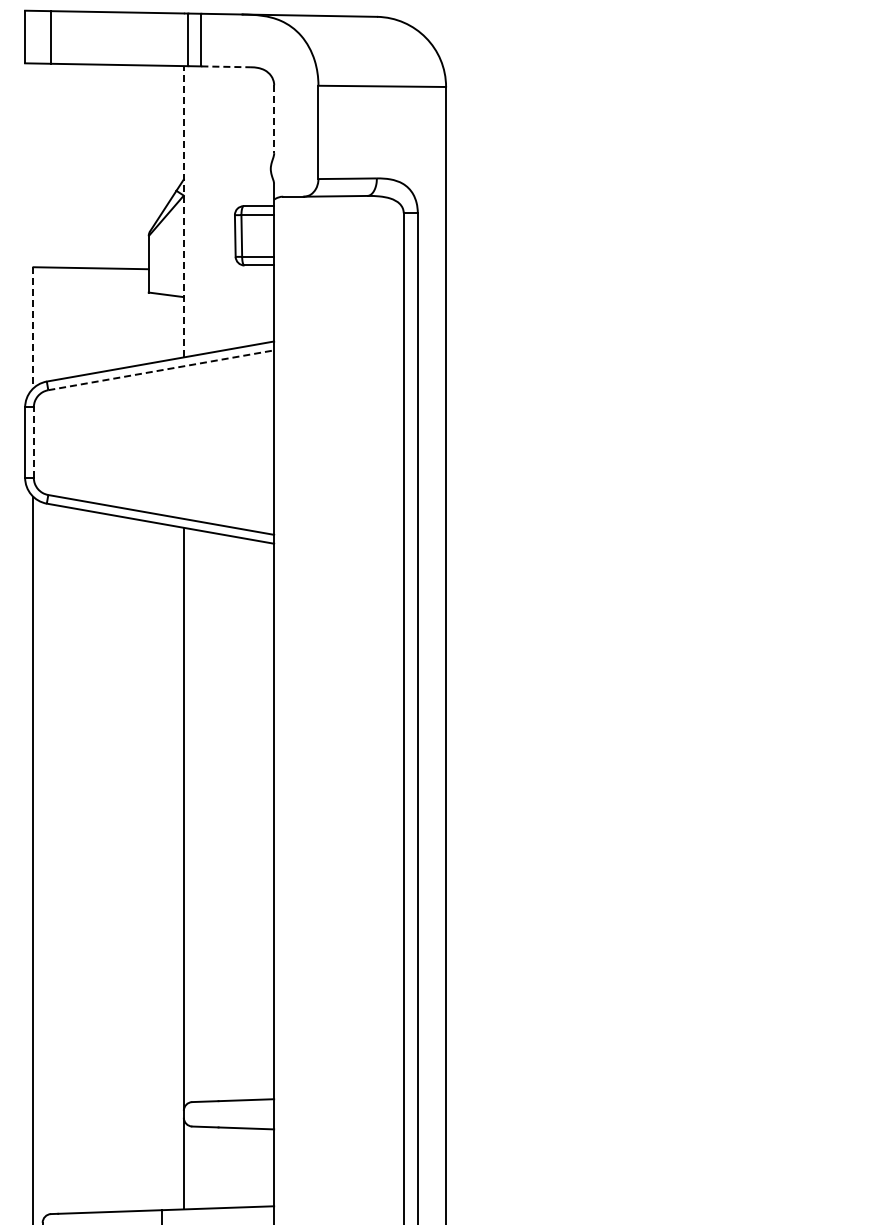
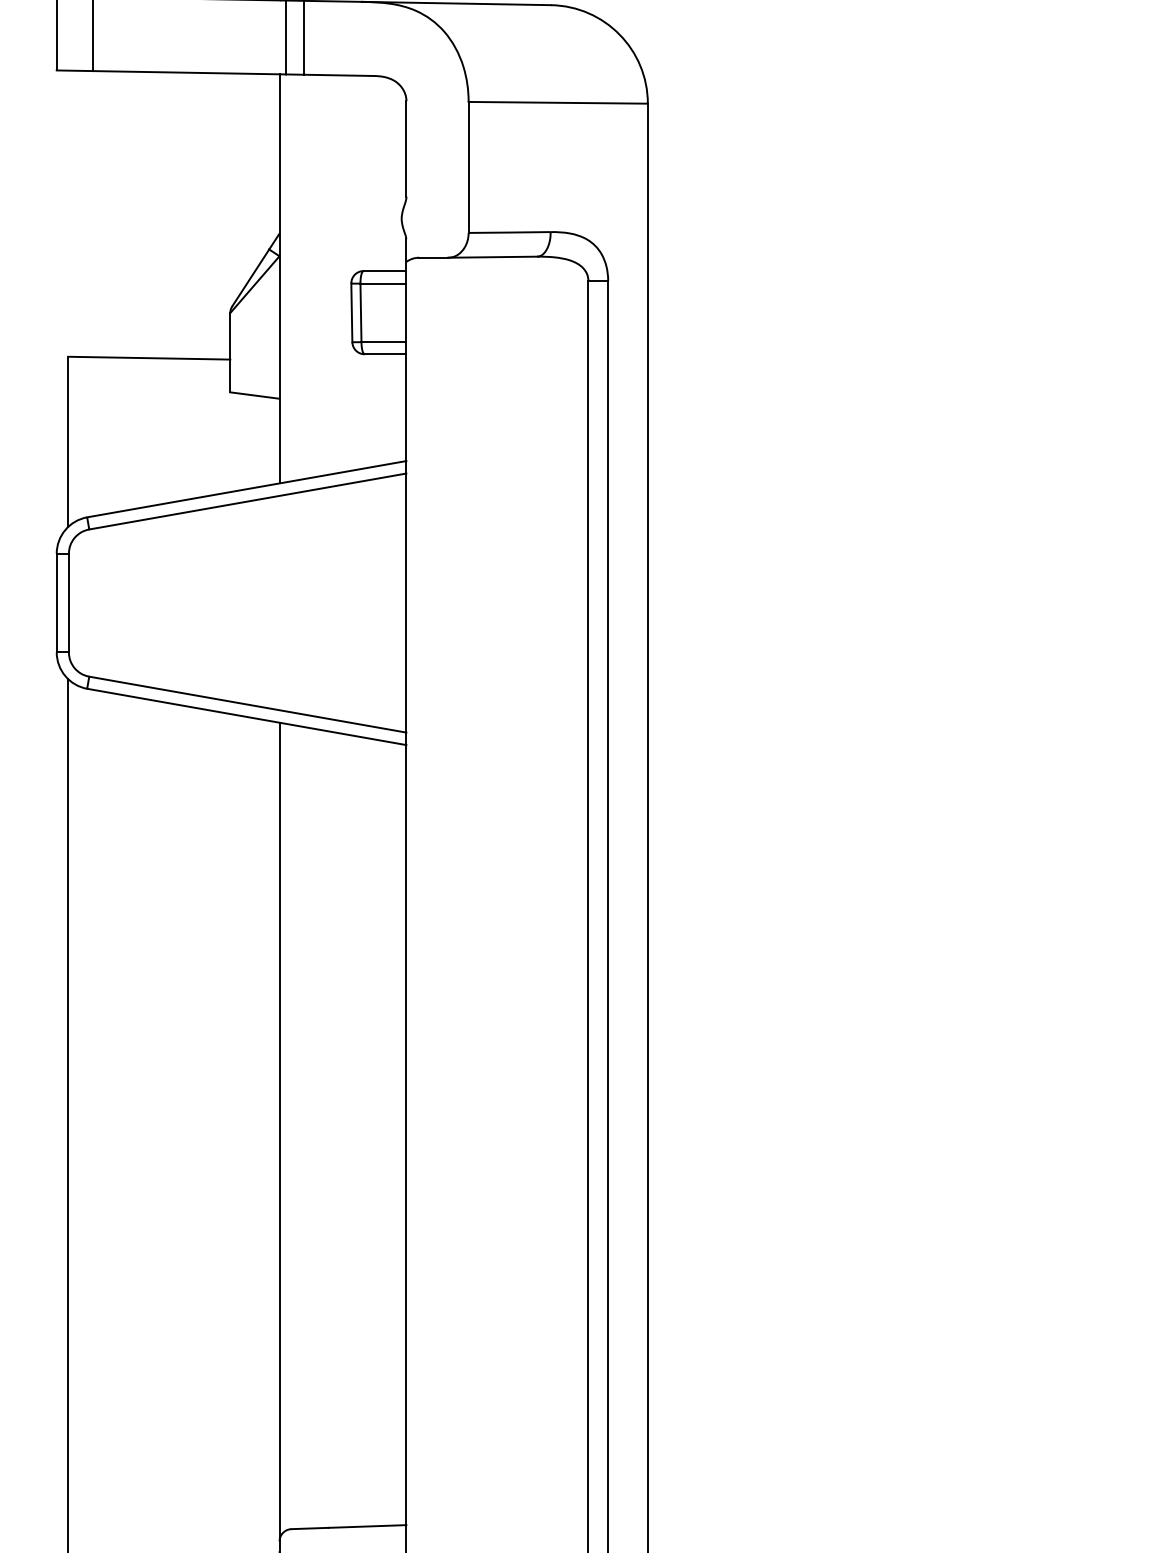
line: (226, 66) -> (339, 74), dashed -> solid
line: (274, 119) -> (406, 149), dashed -> solid
line: (183, 211) -> (279, 278), dashed -> solid
line: (33, 327) -> (68, 441), dashed -> solid
line: (161, 370) -> (248, 501), dashed -> solid
line: (33, 442) -> (68, 602), dashed -> solid

